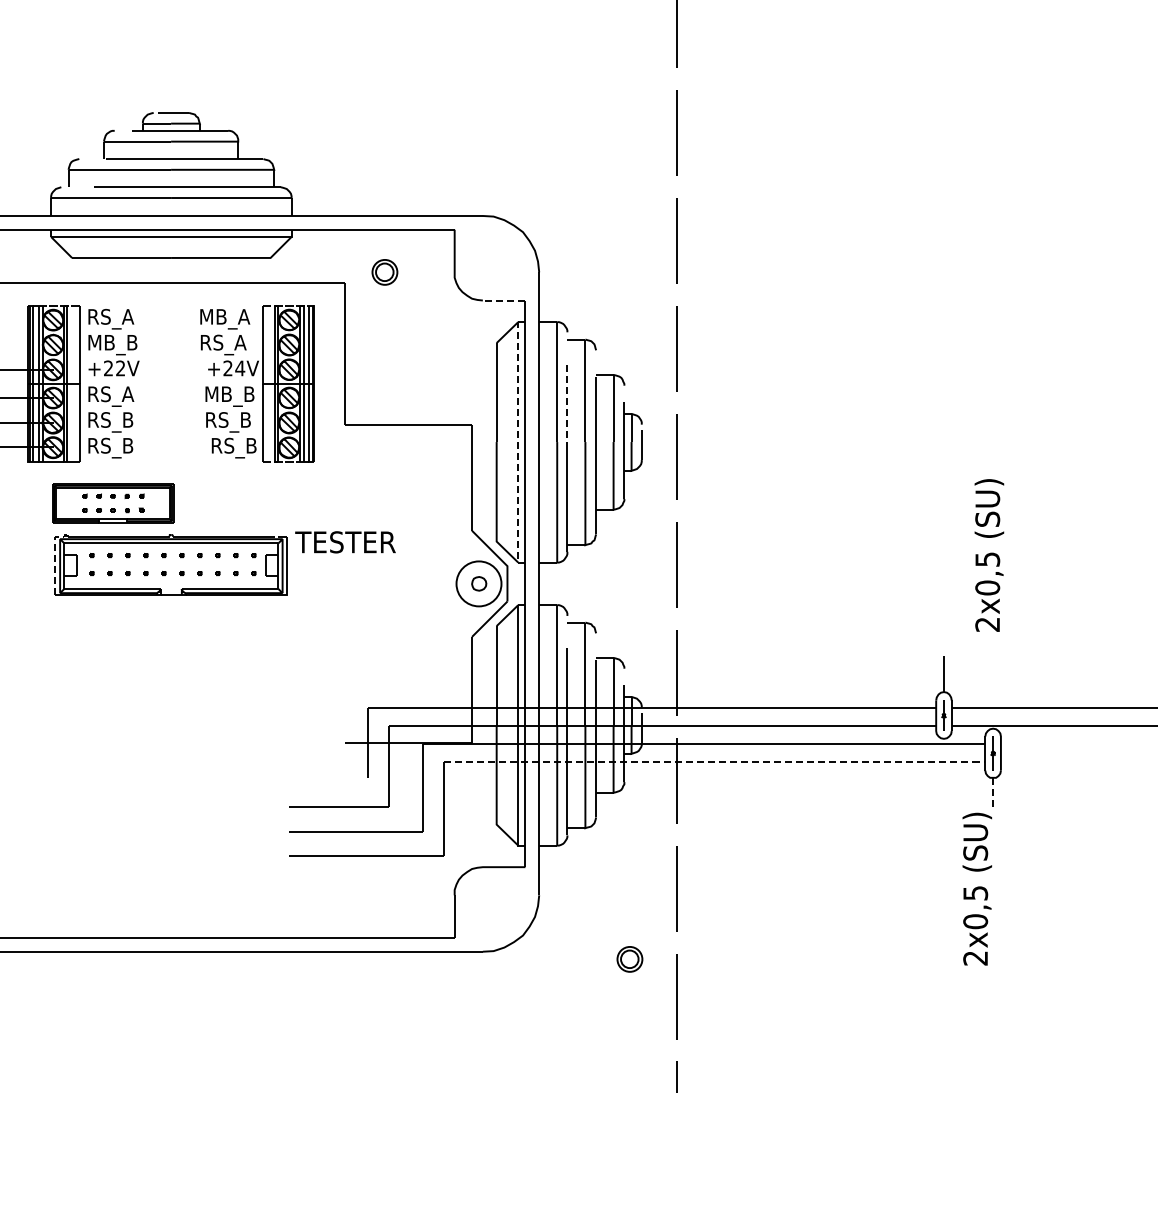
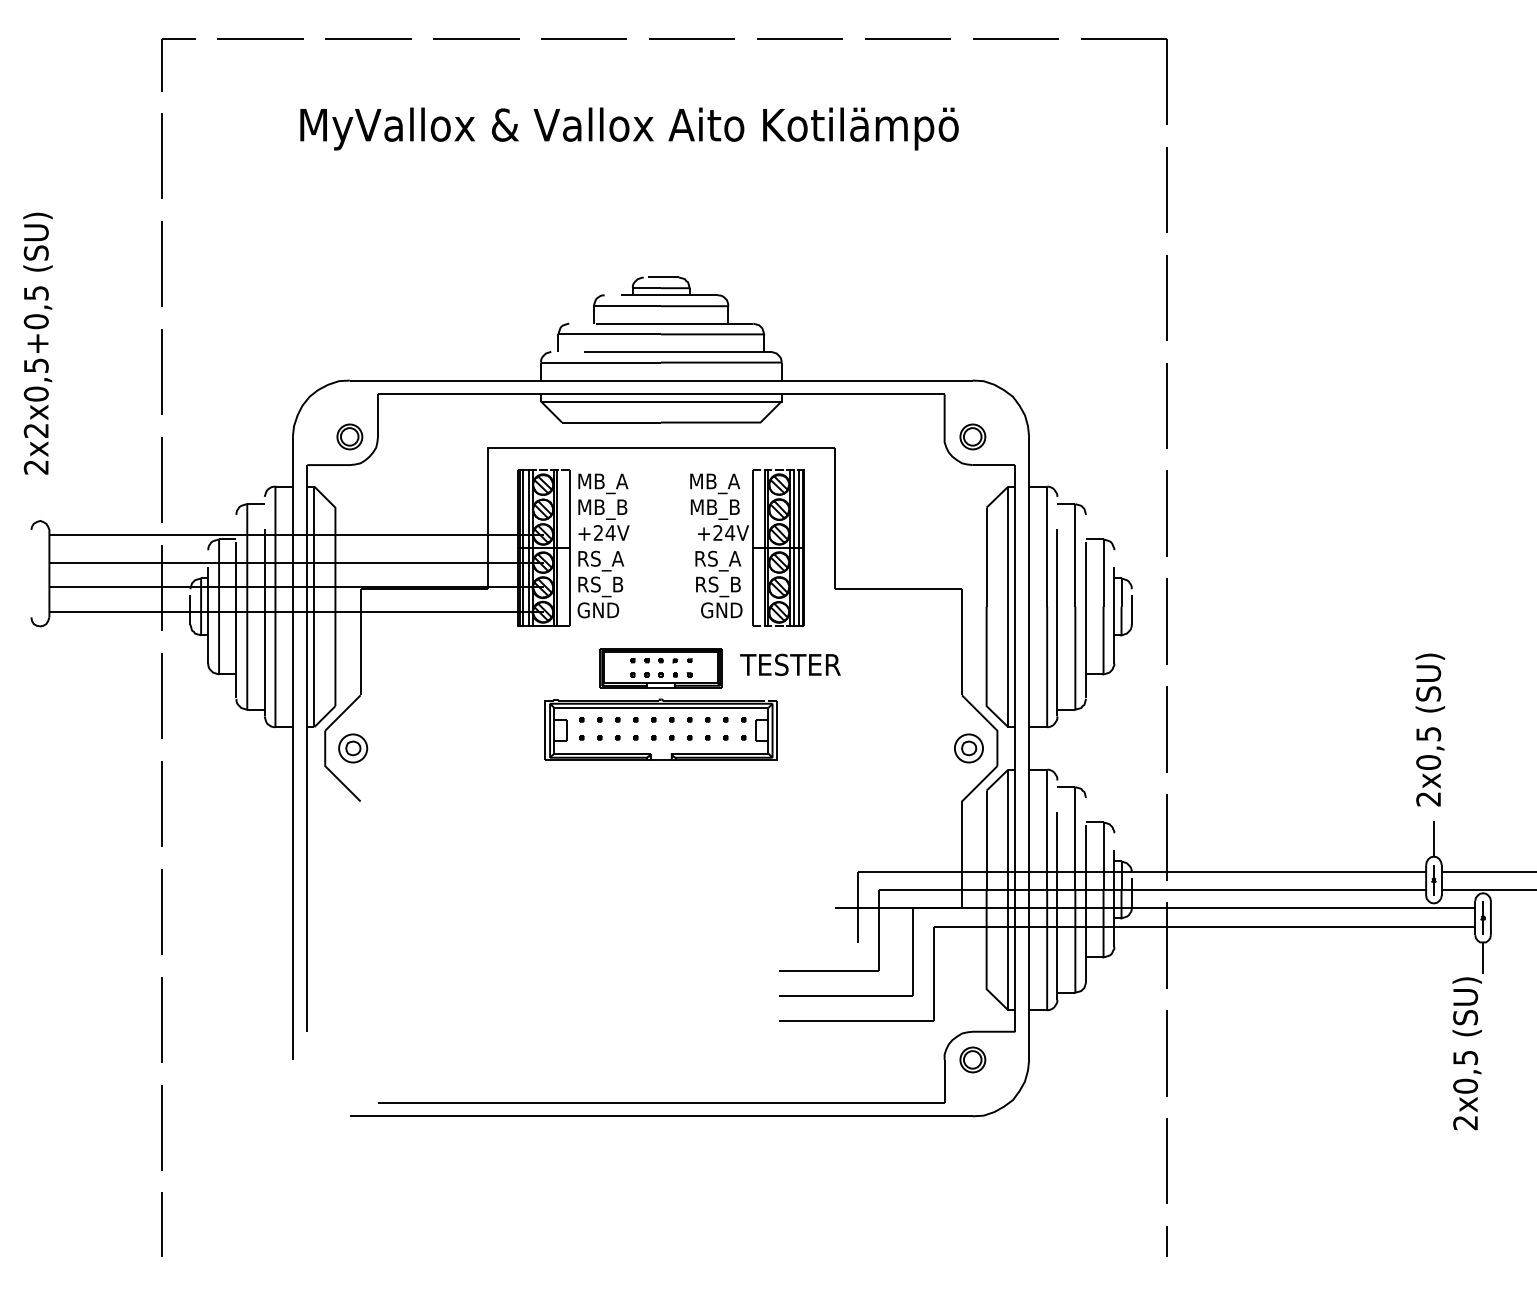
part: (384, 271) -> (972, 436), moved
line: (503, 300) -> (993, 465), dashed -> solid
text: (114, 318) -> (604, 483), RS_A -> MB_A
text: (225, 344) -> (715, 509), RS_A -> MB_B
text: (120, 367) -> (610, 532), +22V -> +24V
text: (230, 395) -> (720, 560), MB_B -> RS_A
line: (567, 402) -> (1057, 567), dashed -> solid
line: (518, 446) -> (1008, 611), dashed -> solid
text: (110, 447) -> (600, 612), RS_B -> GND
text: (233, 447) -> (723, 612), RS_B -> GND
part: (112, 503) -> (660, 668), moved
text: (345, 541) -> (790, 664), moved
text: (989, 554) -> (1430, 729), moved
line: (55, 560) -> (545, 725), dashed -> solid
circle: (478, 583) -> (968, 748), size x0.62
line: (715, 761) -> (1205, 926), dashed -> solid
line: (993, 793) -> (1483, 958), dashed -> solid
part: (629, 958) -> (972, 1059), moved

